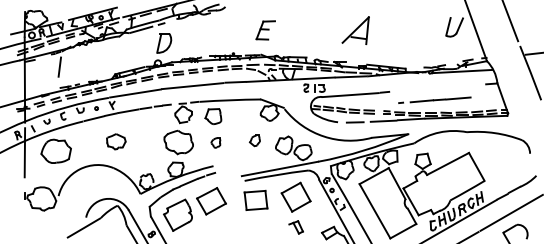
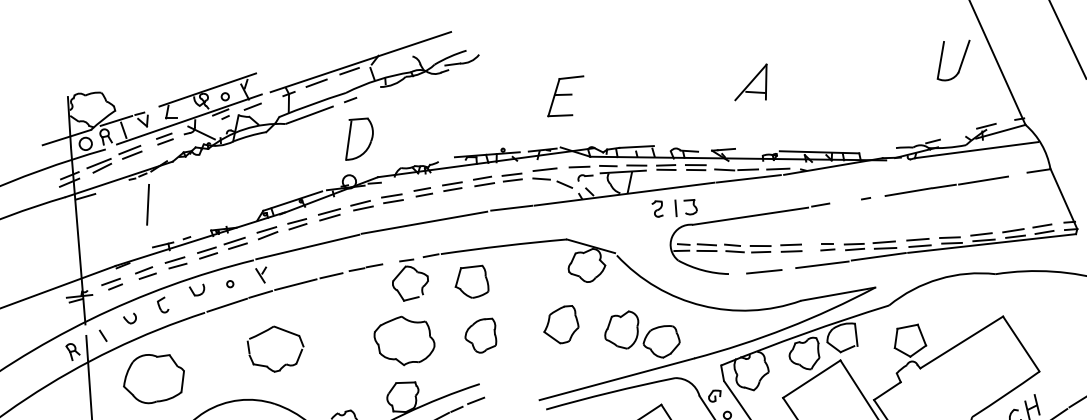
part: (355, 30) -> (750, 82), size x0.62
line: (434, 99) -> (934, 186), moved
part: (254, 140) -> (560, 324), size x1.67
part: (116, 141) -> (276, 348), size x1.43
part: (215, 142) -> (480, 335), size x1.67

